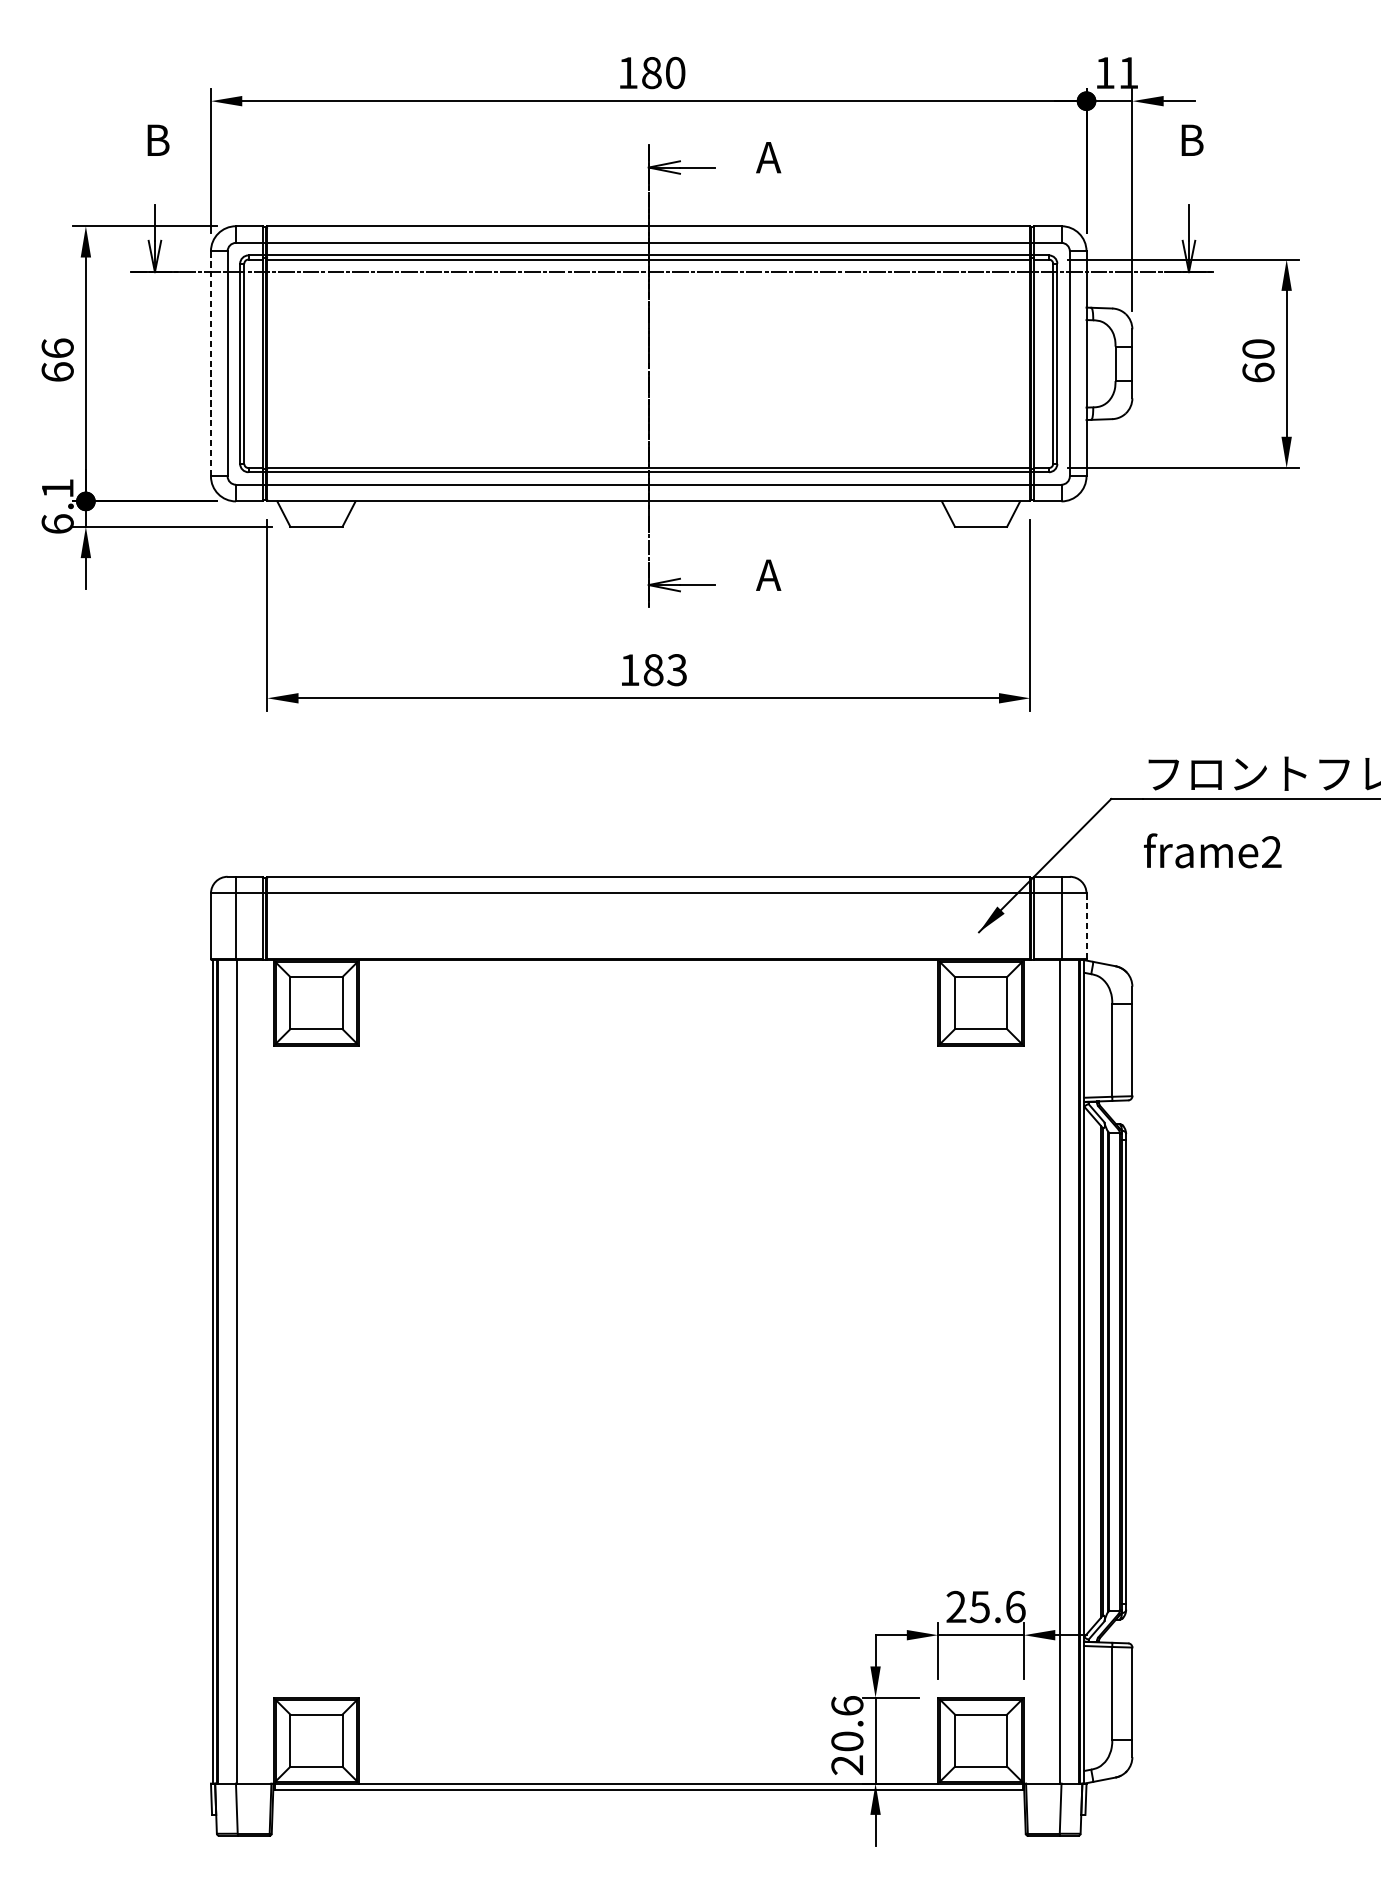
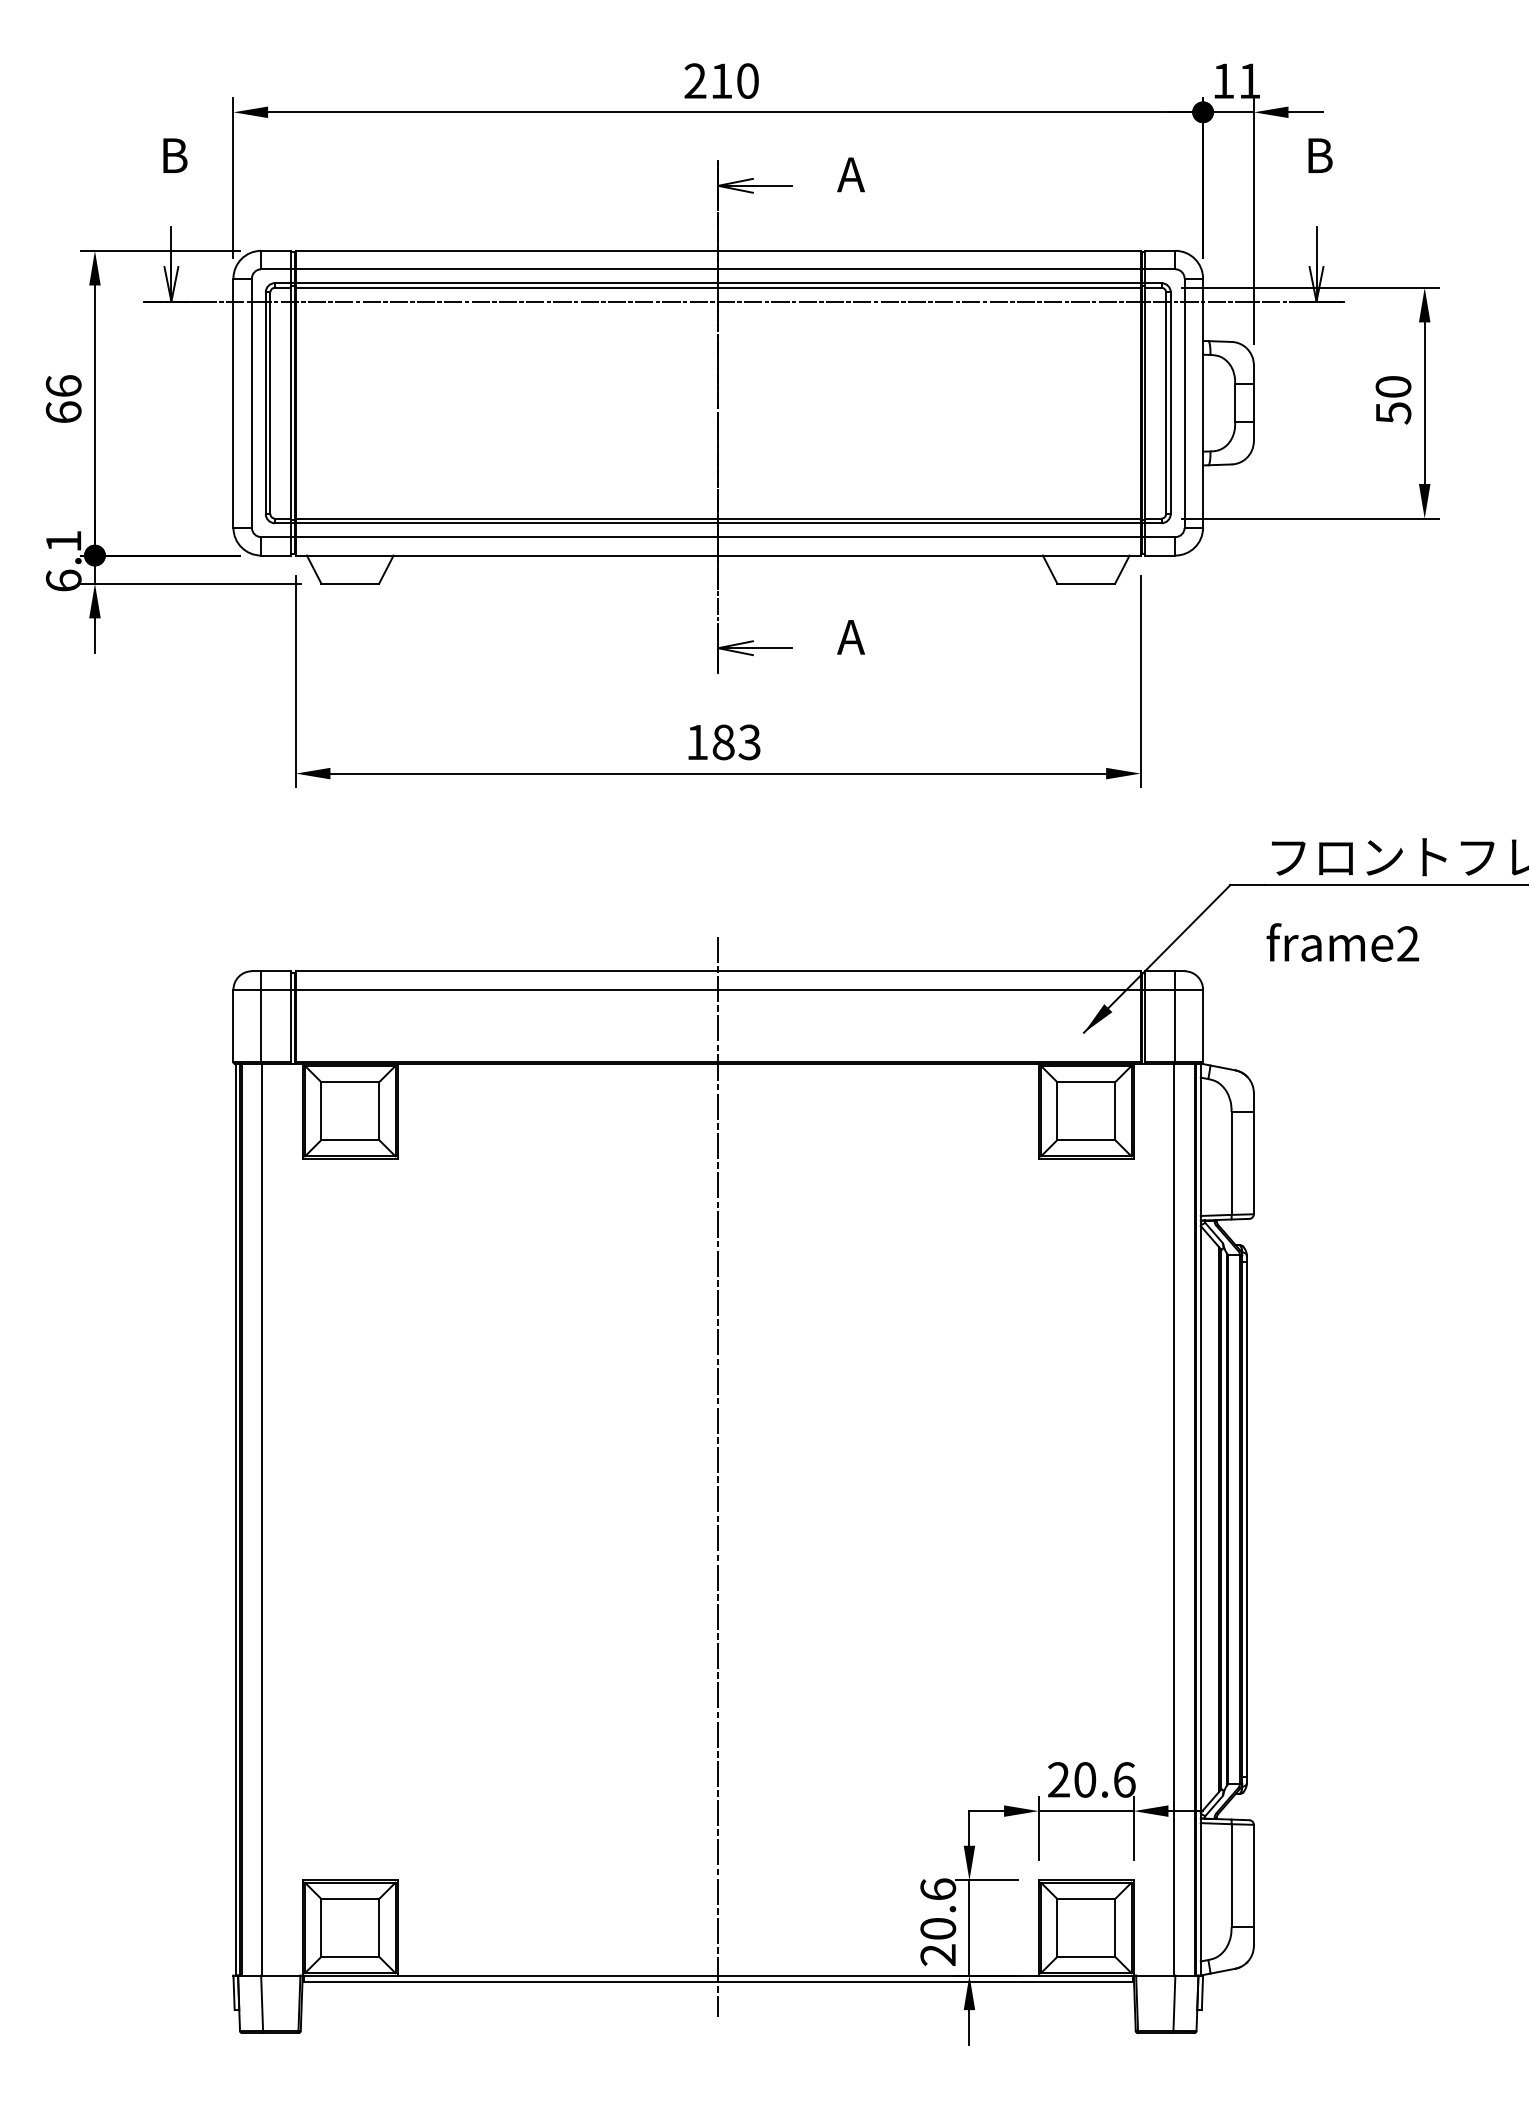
text: (639, 72) -> (708, 80), 180 -> 210
line: (211, 364) -> (233, 403), dashed -> solid
text: (1258, 373) -> (1393, 413), 60 -> 50
line: (1086, 925) -> (1203, 1025), dashed -> solid
line: (648, 1333) -> (718, 1476), added
text: (979, 1606) -> (1084, 1779), 25.6 -> 20.6

